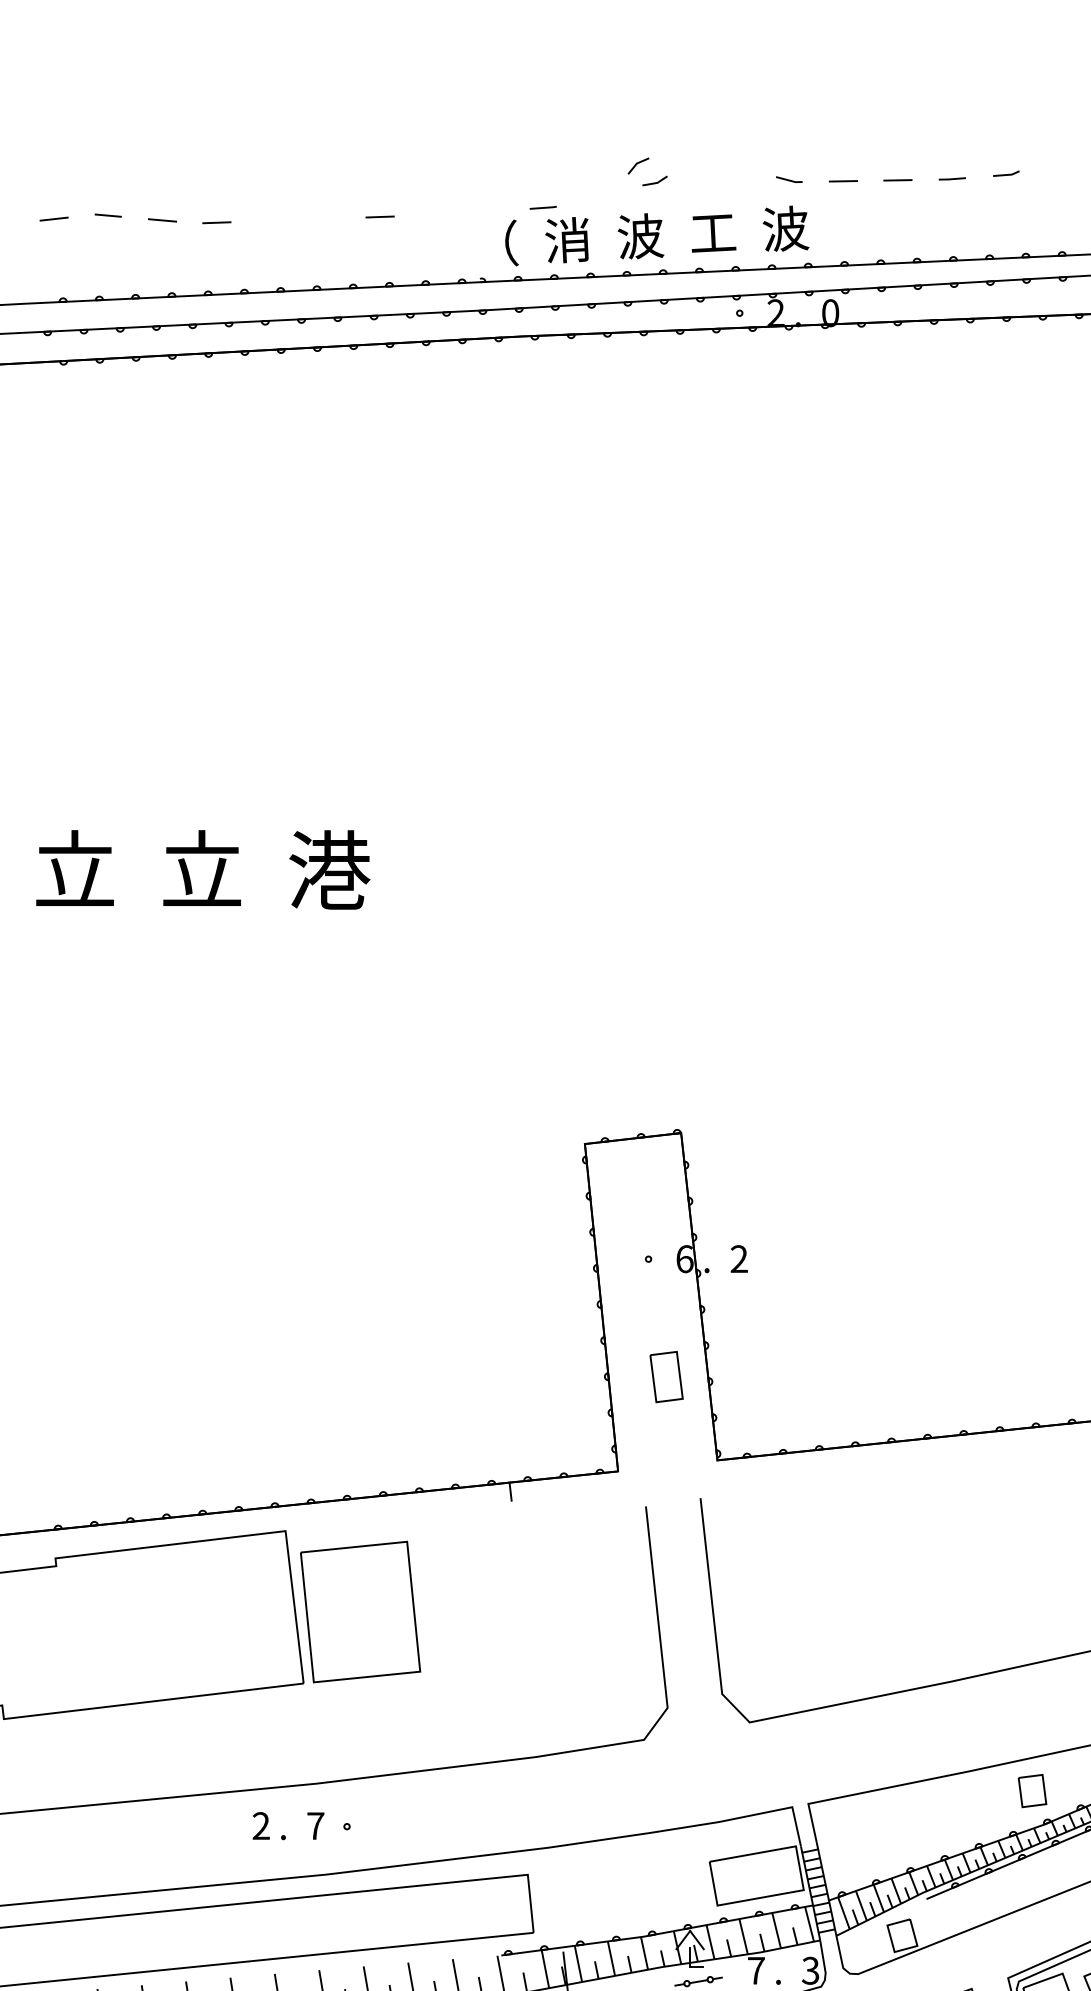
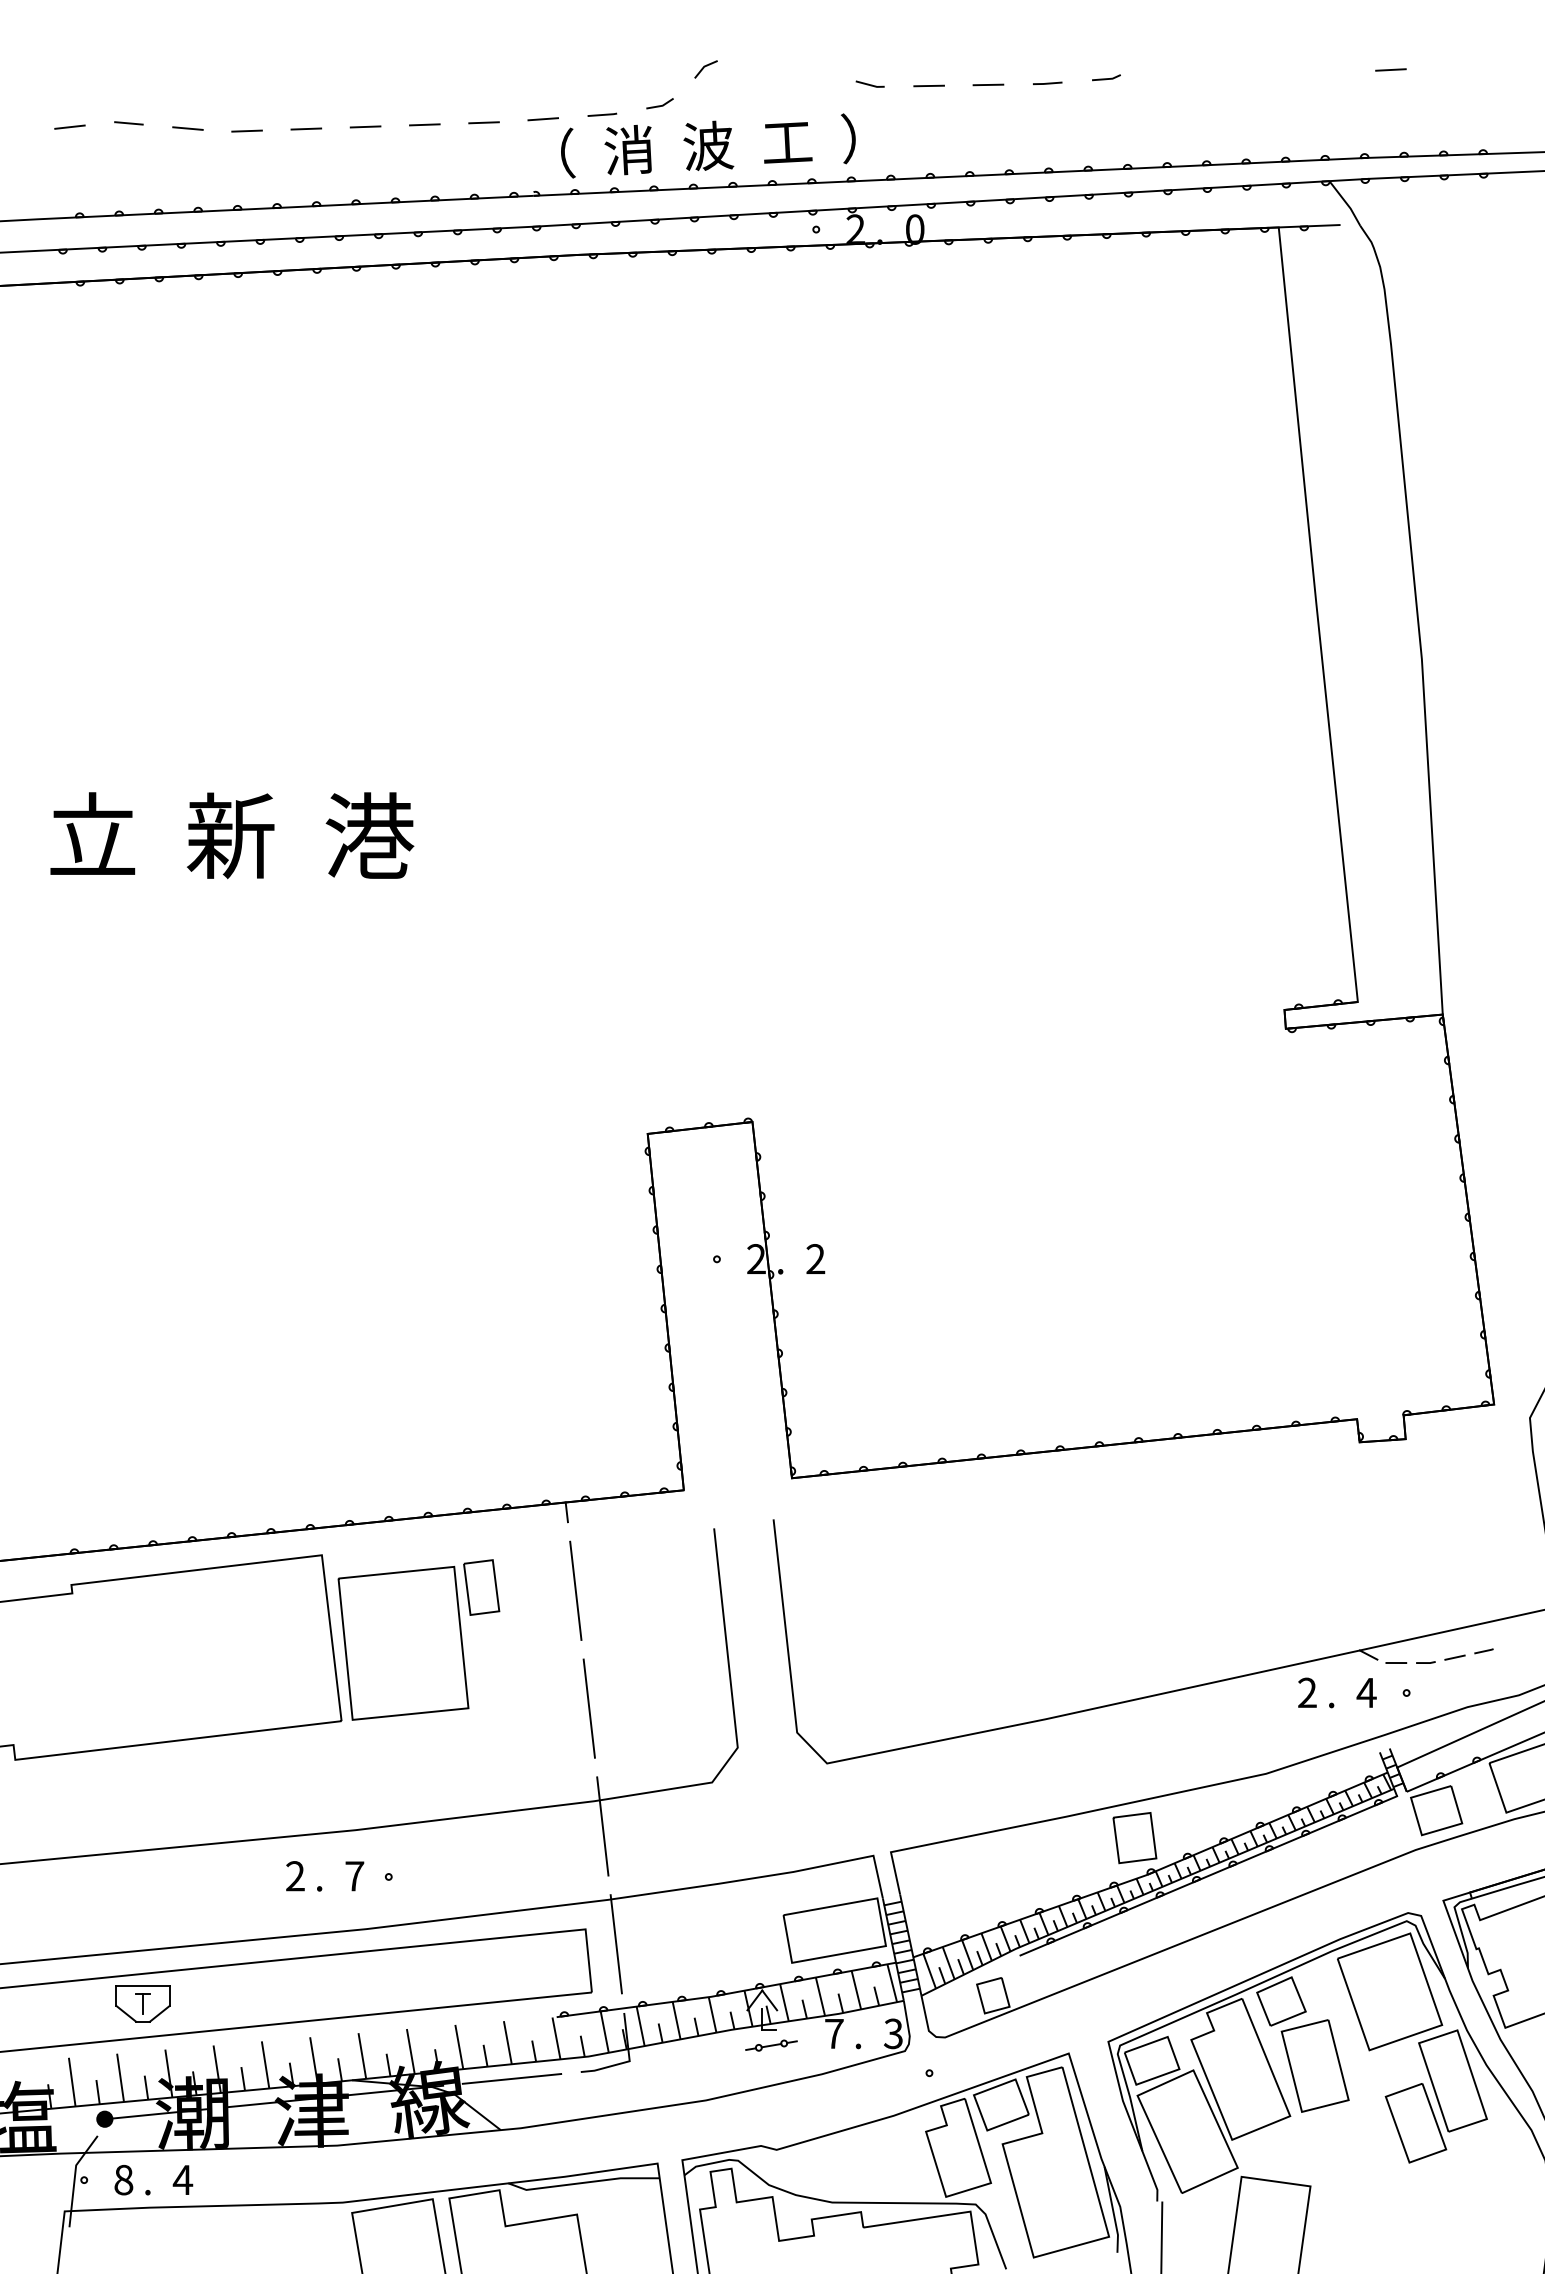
line: (654, 182) -> (659, 105), moved
line: (489, 212) -> (543, 119), added
line: (434, 214) -> (483, 122), added
line: (325, 218) -> (365, 126), added
line: (271, 220) -> (306, 128), added
text: (785, 229) -> (866, 138), 波 -> ）
text: (201, 869) -> (230, 835), 立 -> 新
text: (684, 1259) -> (756, 1259), 6 -> 2
part: (666, 1376) -> (481, 1587), moved
line: (518, 1563) -> (575, 1590), added
line: (530, 1671) -> (588, 1708), added
line: (543, 1780) -> (602, 1826), added
part: (1032, 1791) -> (1134, 1838), size x1.43
line: (555, 1888) -> (615, 1944), added
part: (120, 1942) -> (142, 2003), added

